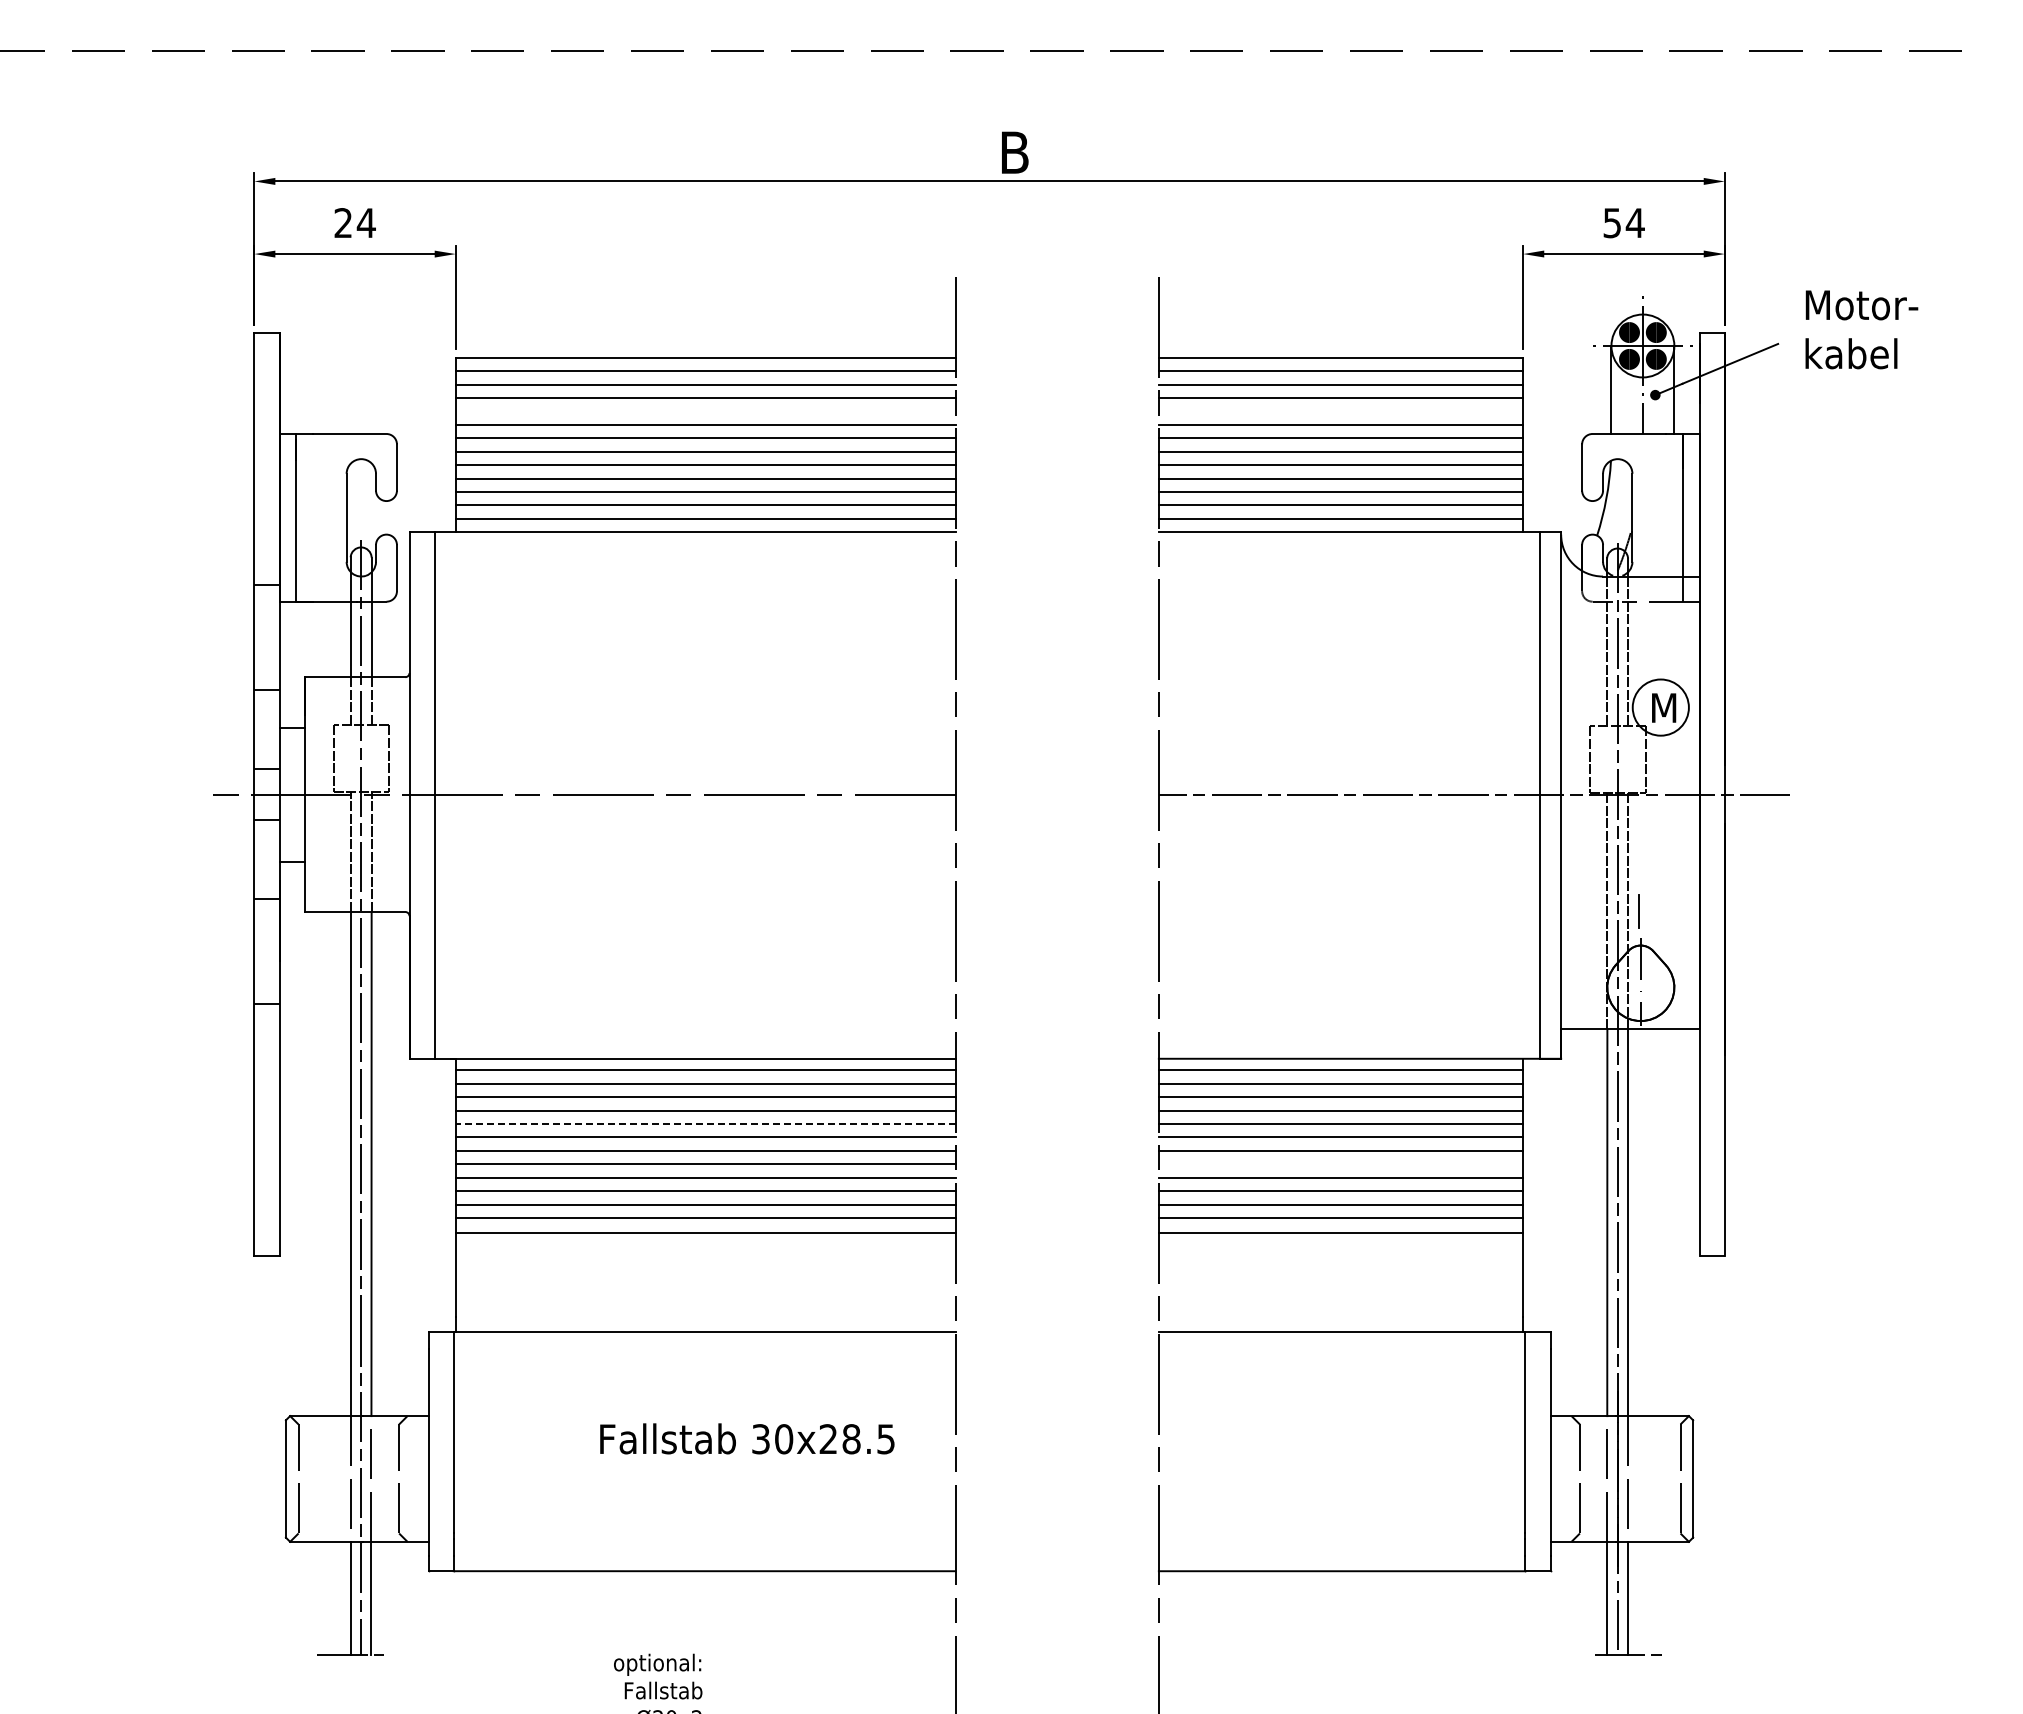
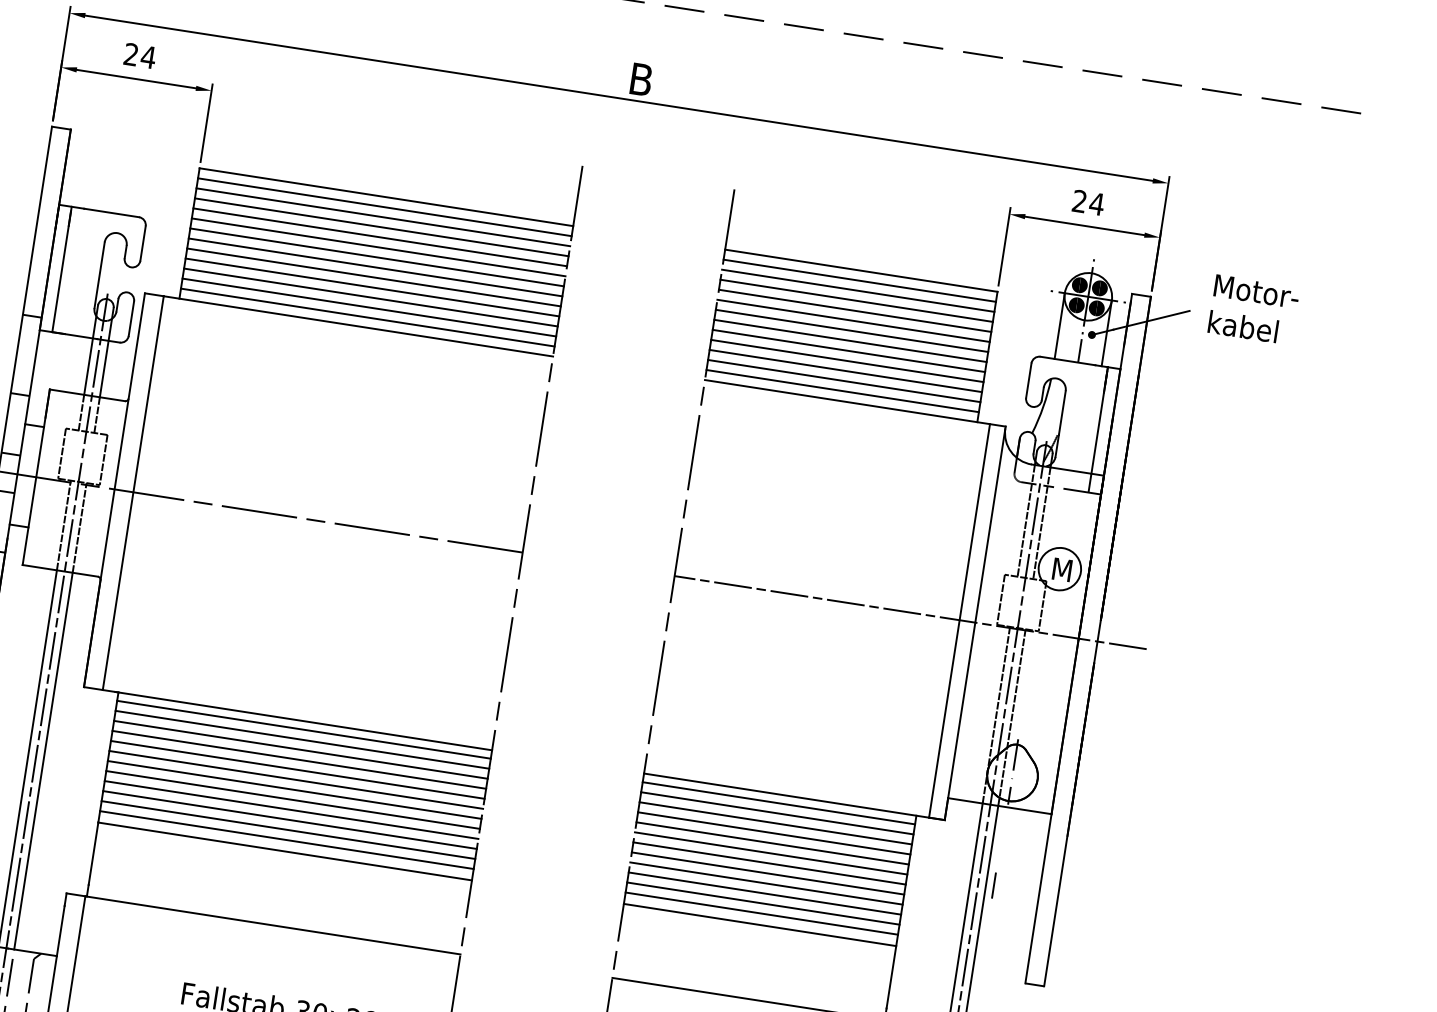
text: (1611, 223) -> (1079, 201), 54 -> 24
line: (705, 411) -> (380, 237), added
line: (1340, 411) -> (854, 310), added
line: (1638, 911) -> (993, 885), moved
line: (705, 1124) -> (297, 770), dashed -> solid
line: (1340, 1164) -> (767, 873), added

